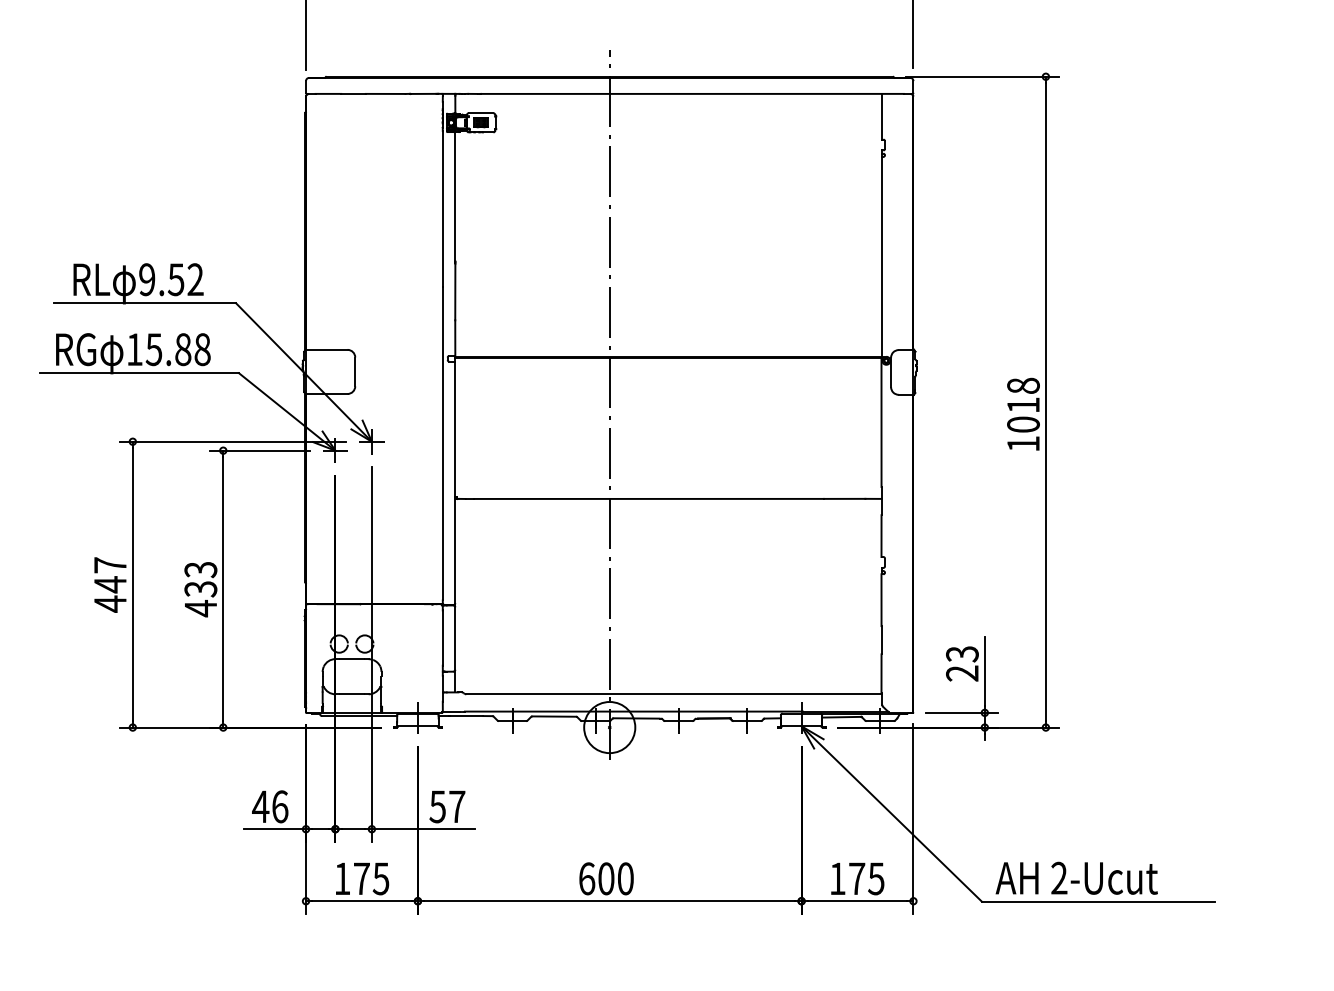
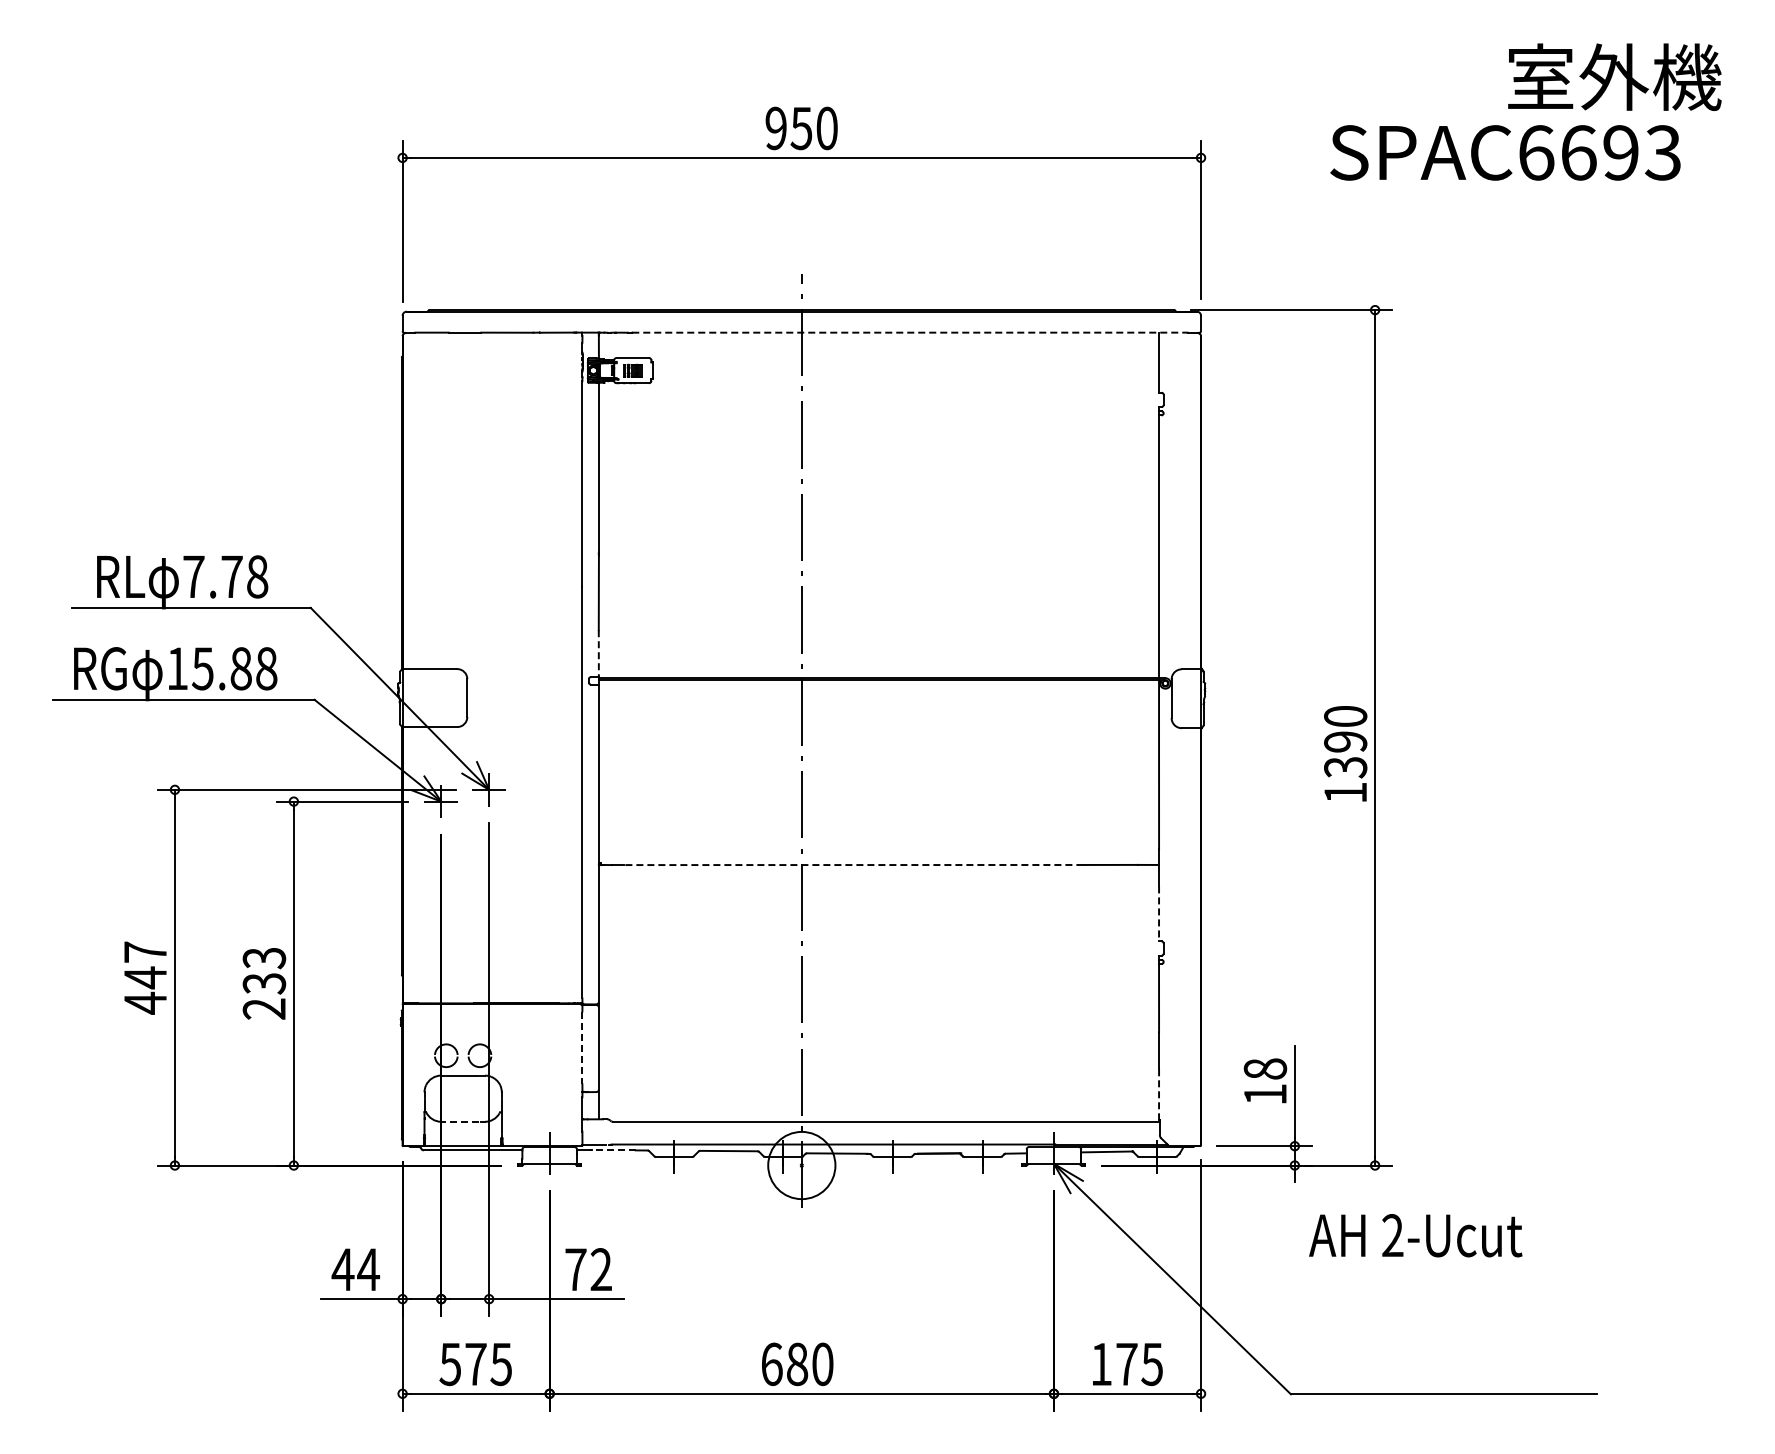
line: (692, 93) -> (910, 332), solid -> dashed
text: (171, 279) -> (225, 576), 9.52 -> 7.78
line: (455, 338) -> (598, 654), solid -> dashed
text: (1023, 404) -> (1345, 741), 1018 -> 1390
line: (649, 499) -> (853, 865), solid -> dashed
line: (881, 536) -> (1159, 914), solid -> dashed
text: (200, 608) -> (263, 1008), 433 -> 233
line: (442, 638) -> (582, 1048), solid -> dashed
text: (962, 663) -> (1265, 1081), 23 -> 18
line: (881, 674) -> (1159, 1095), solid -> dashed
line: (352, 694) -> (463, 1121), solid -> dashed
line: (467, 716) -> (614, 1150), solid -> dashed
text: (280, 806) -> (368, 1269), 46 -> 44
text: (446, 806) -> (587, 1269), 57 -> 72
text: (341, 878) -> (449, 1364), 175 -> 575
text: (606, 878) -> (797, 1363), 600 -> 680
text: (1076, 878) -> (1415, 1235), moved

